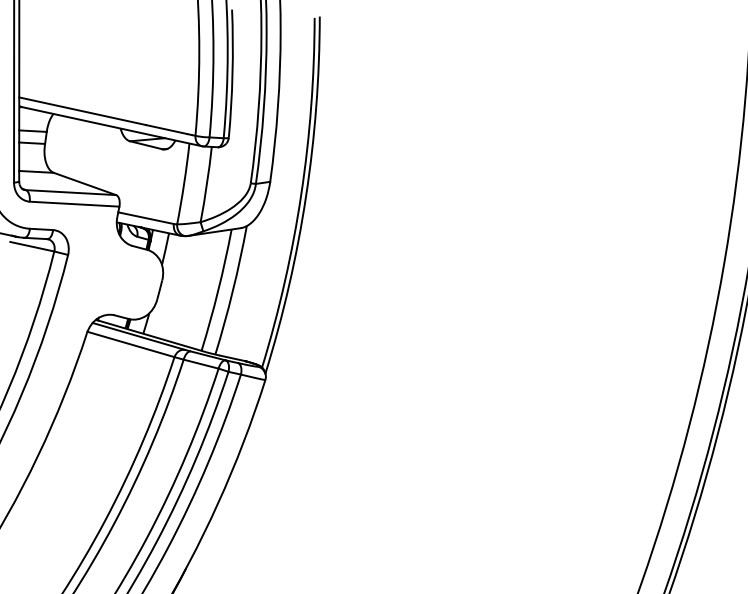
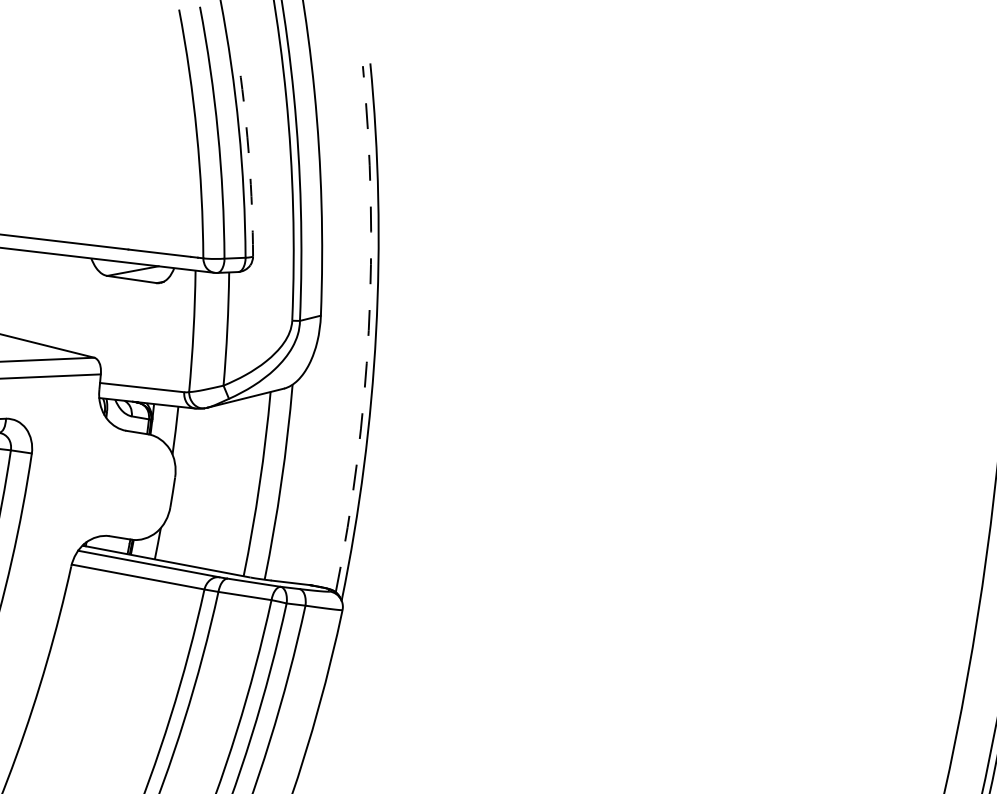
arc: (232, 73) -> (249, 160), solid -> dashed
arc: (301, 194) -> (369, 329), solid -> dashed

